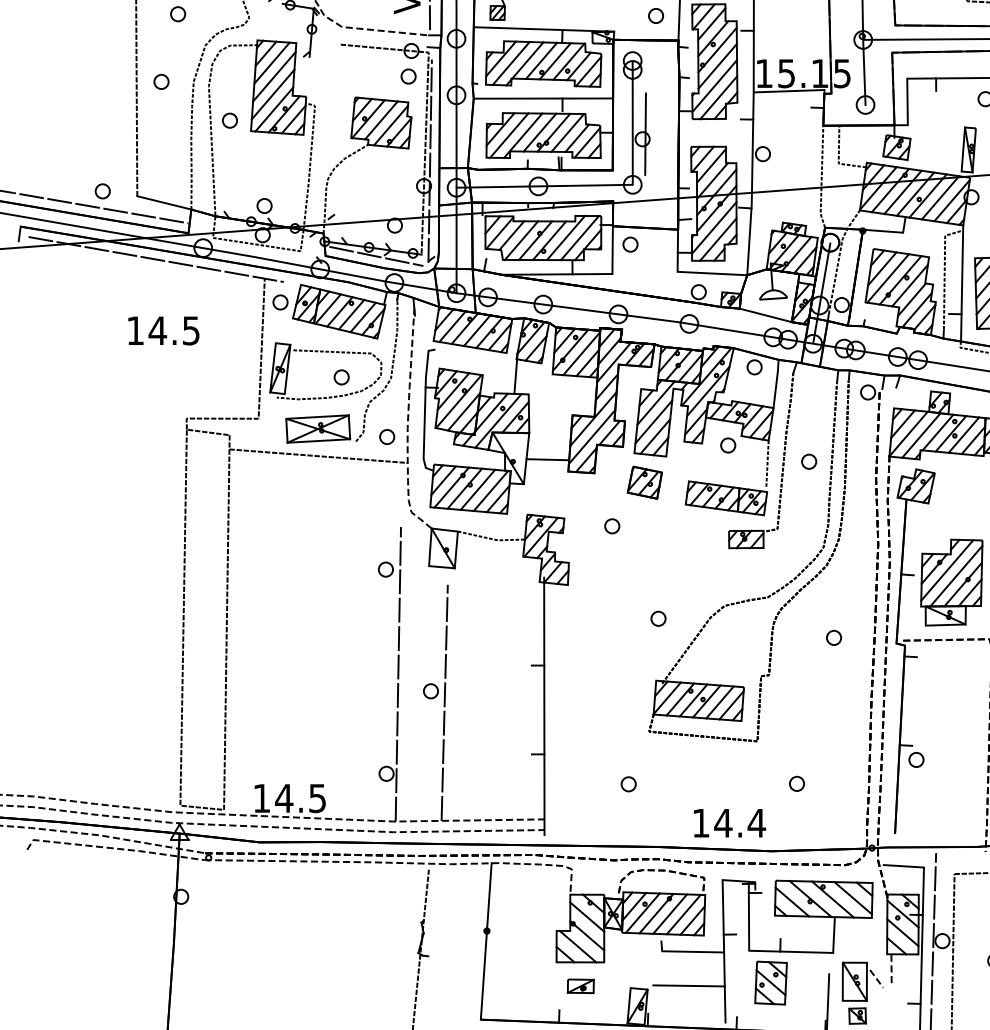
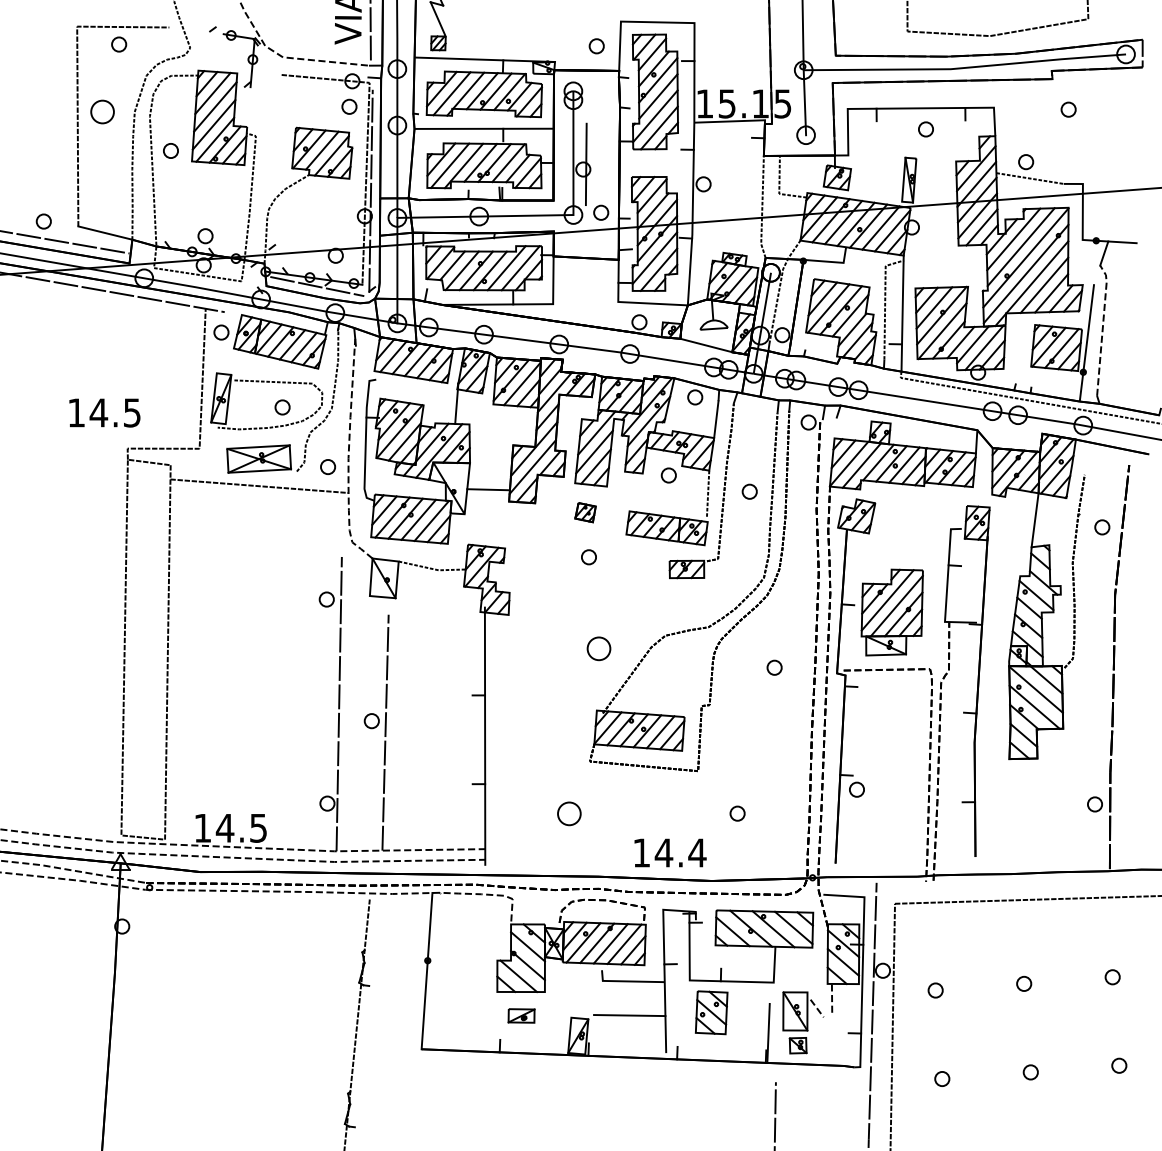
part: (161, 82) -> (102, 112), size x1.6
part: (630, 244) -> (601, 212), moved
text: (163, 330) -> (104, 412), moved
part: (644, 482) -> (585, 512), size x0.6
part: (611, 526) -> (588, 557), moved
part: (658, 618) -> (599, 648), size x1.6
part: (628, 784) -> (569, 814), size x1.6

